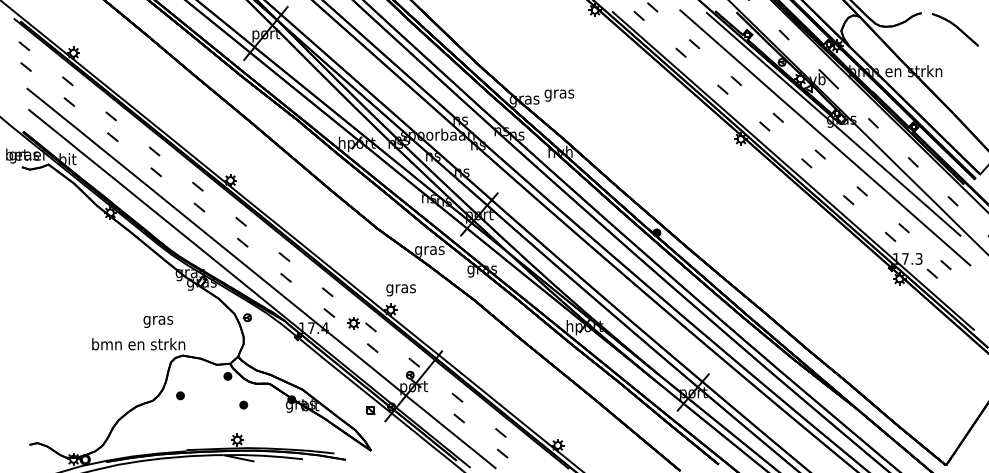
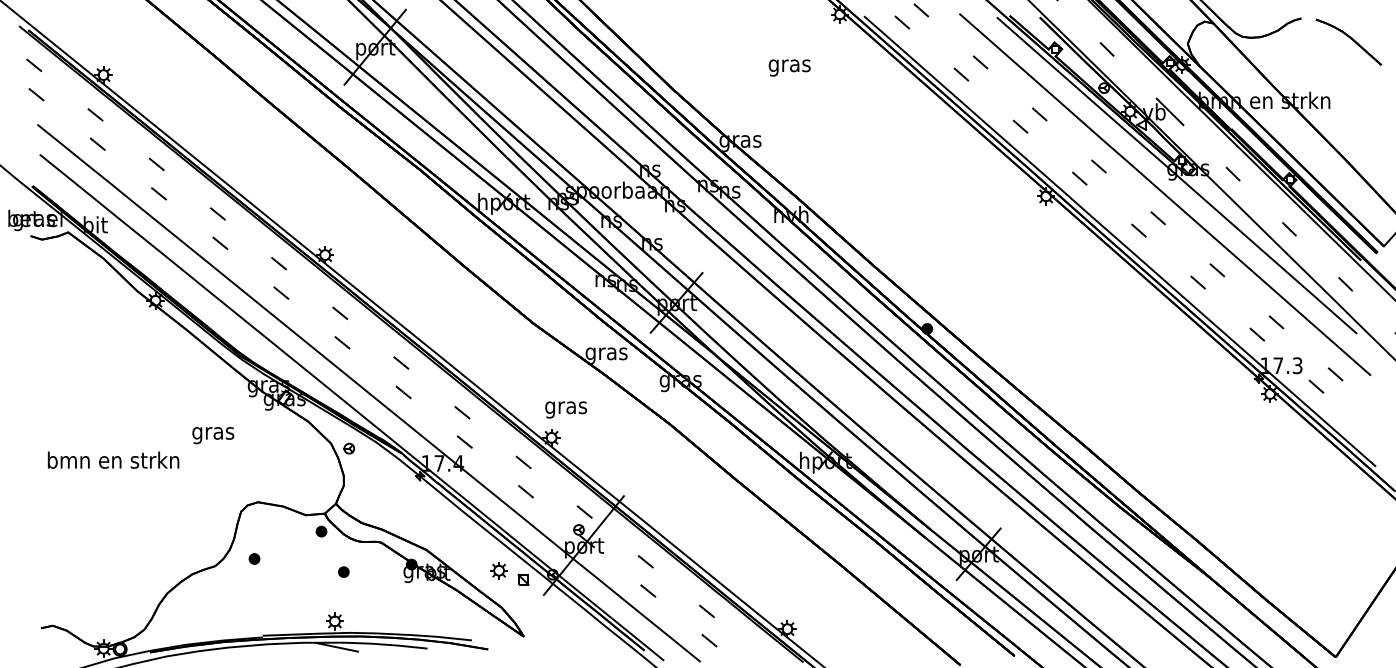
text: (559, 95) -> (789, 67), moved
text: (158, 321) -> (213, 435), moved
part: (353, 323) -> (498, 570), moved
text: (138, 343) -> (113, 459), moved

